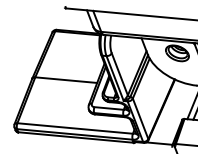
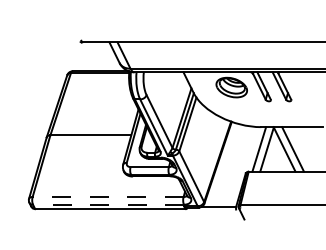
line: (74, 128) -> (107, 196), solid -> dashed
line: (74, 134) -> (108, 204), solid -> dashed

